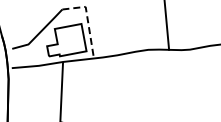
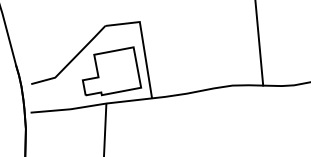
line: (87, 20) -> (142, 42), dashed -> solid

